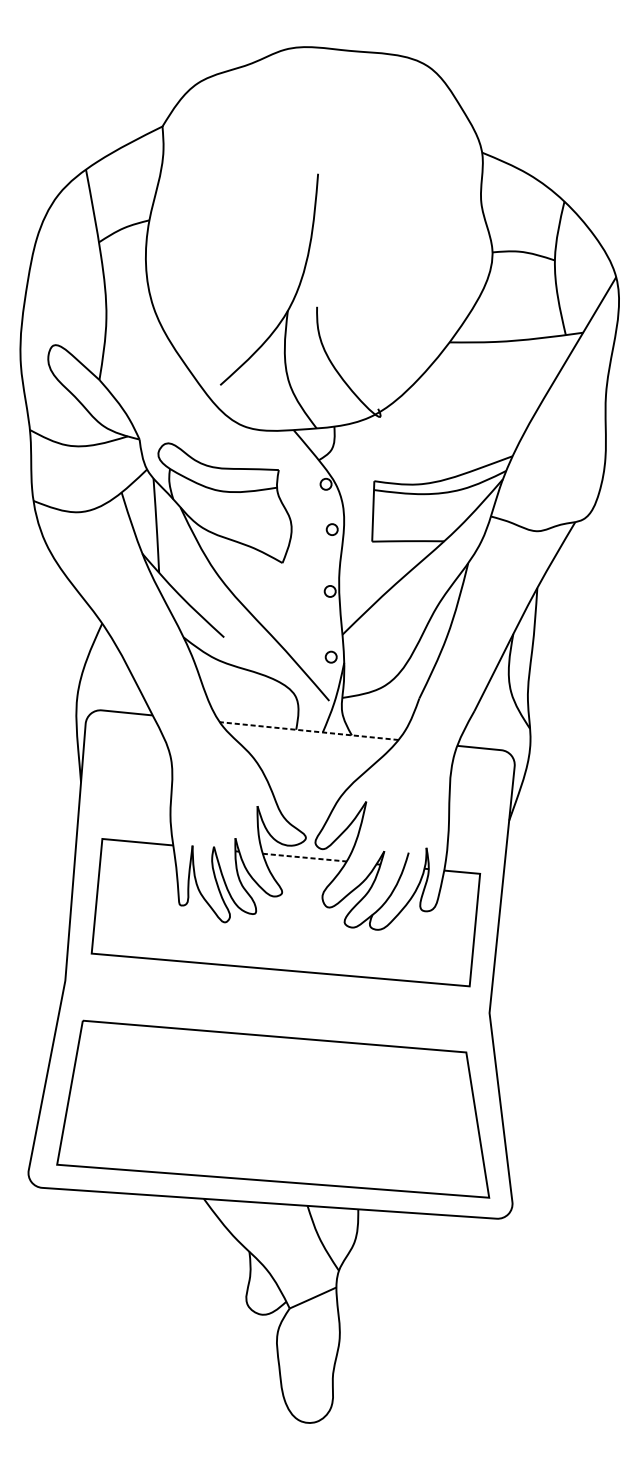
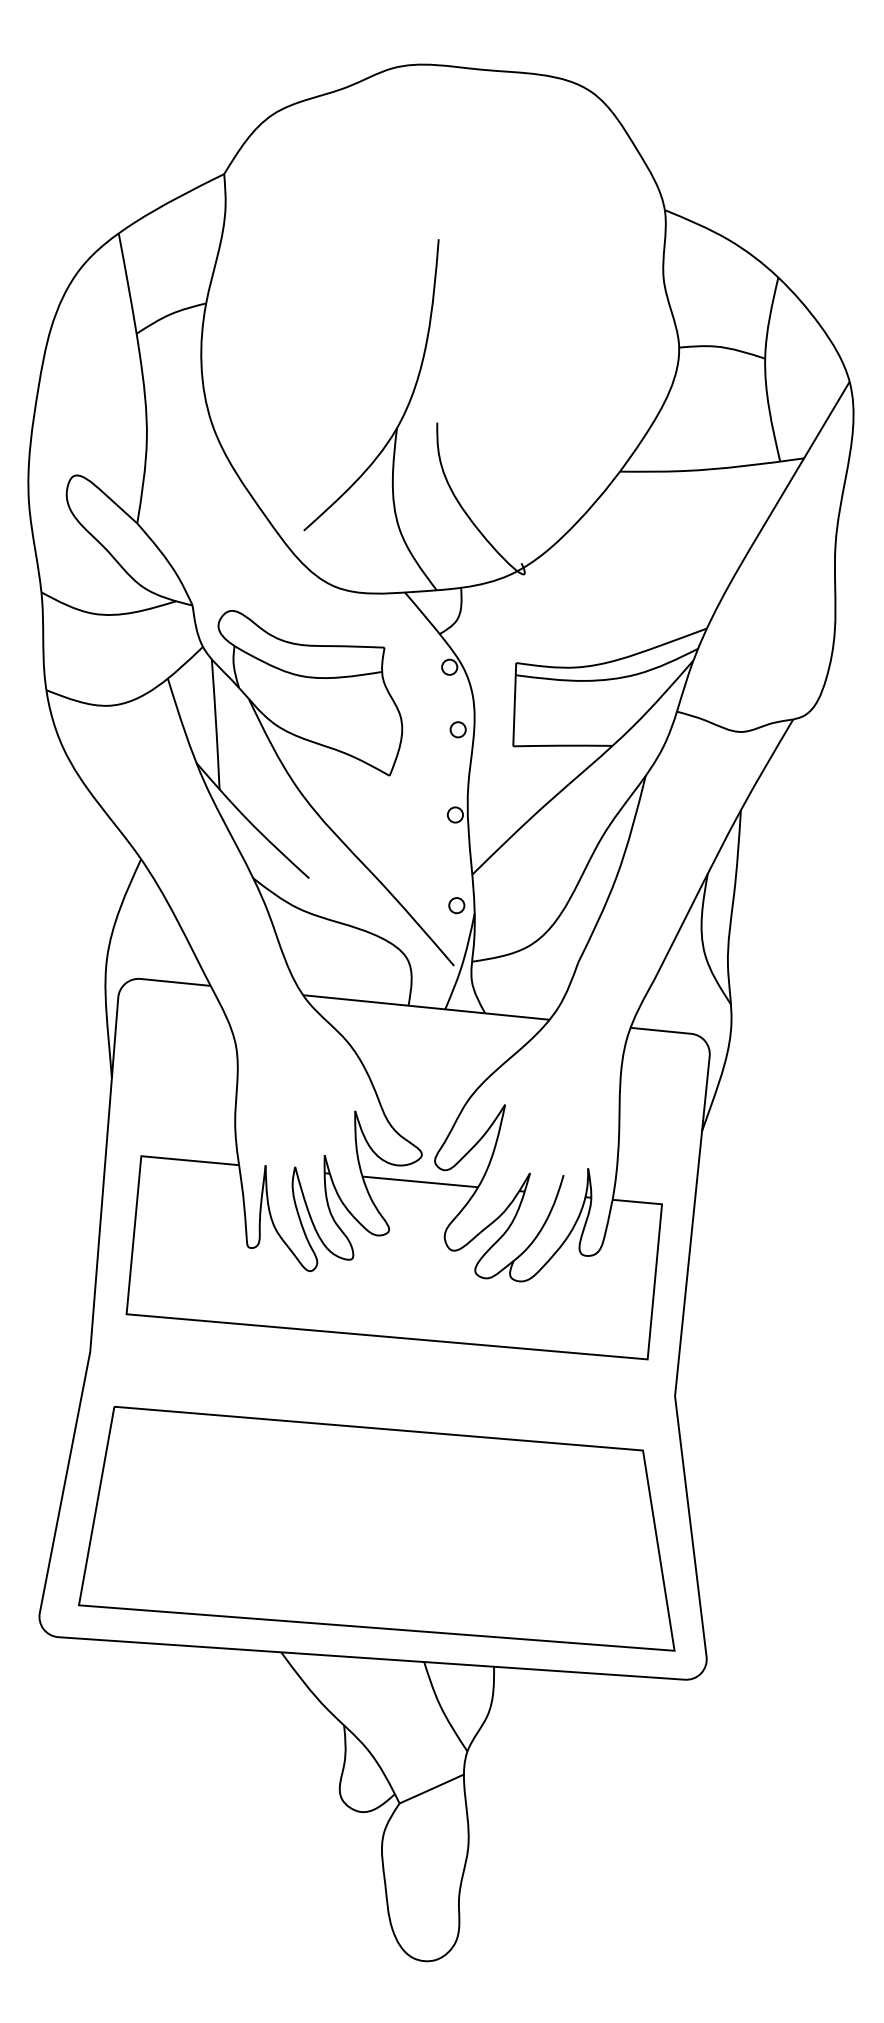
line: (309, 731) -> (426, 1007), dashed -> solid
line: (304, 857) -> (420, 1181), dashed -> solid

